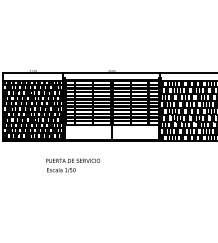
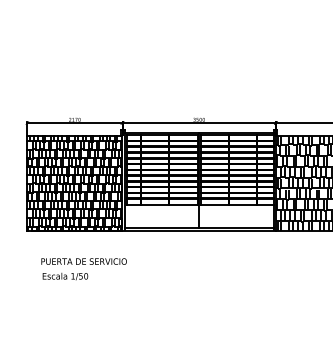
text: (73, 165) -> (84, 268), moved

